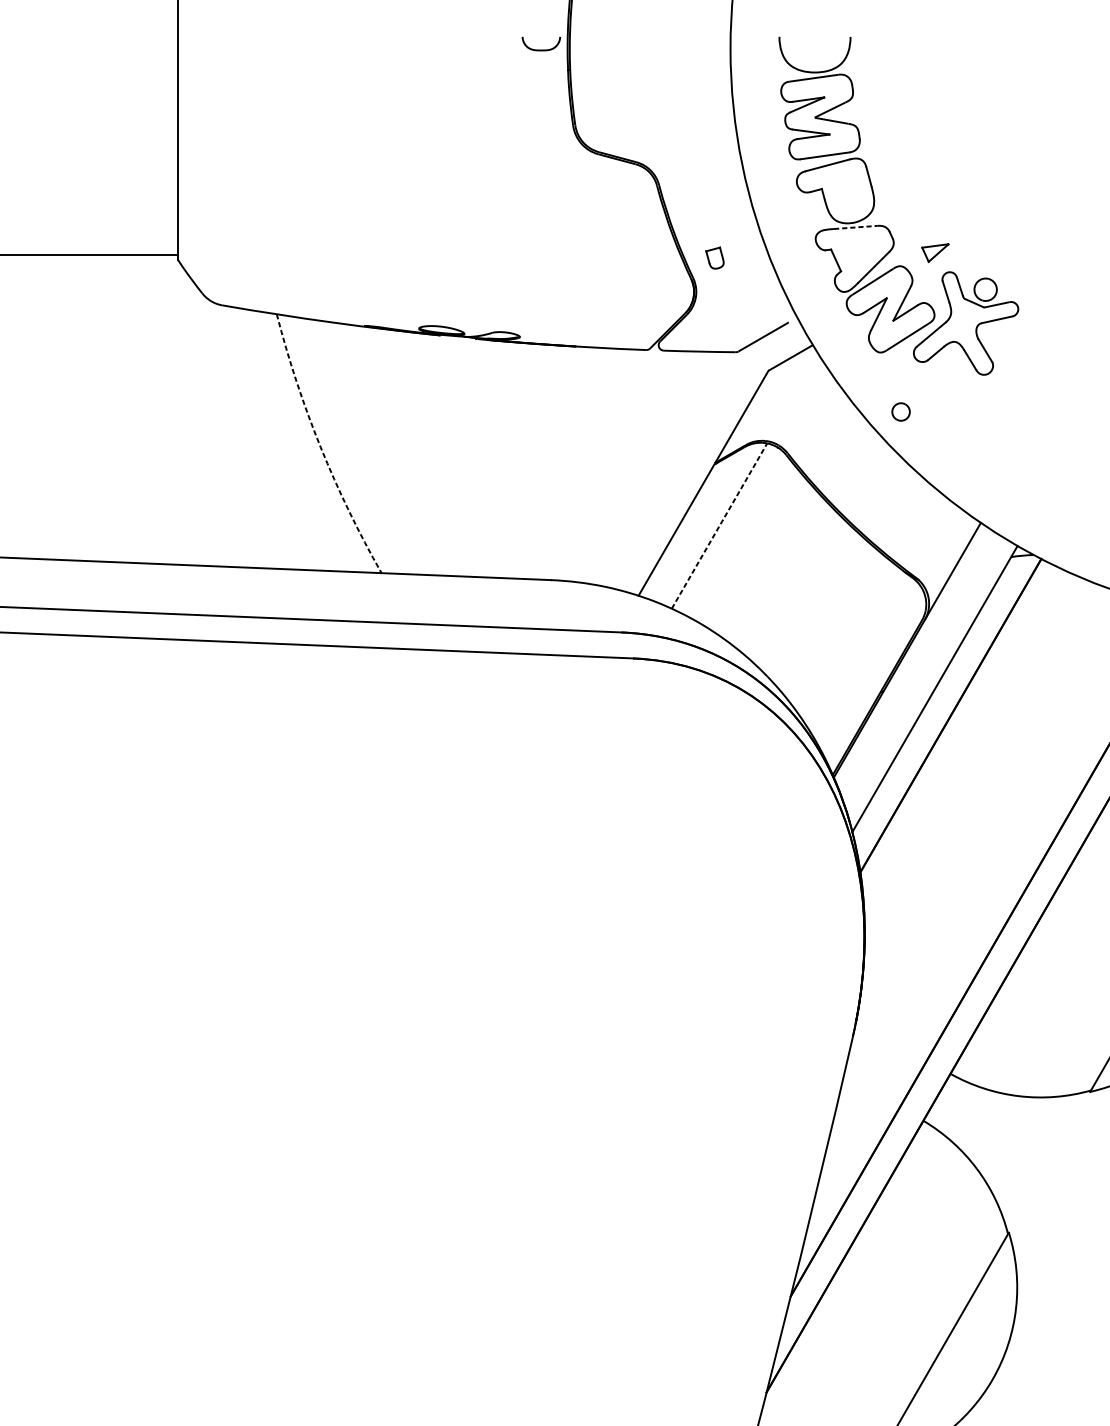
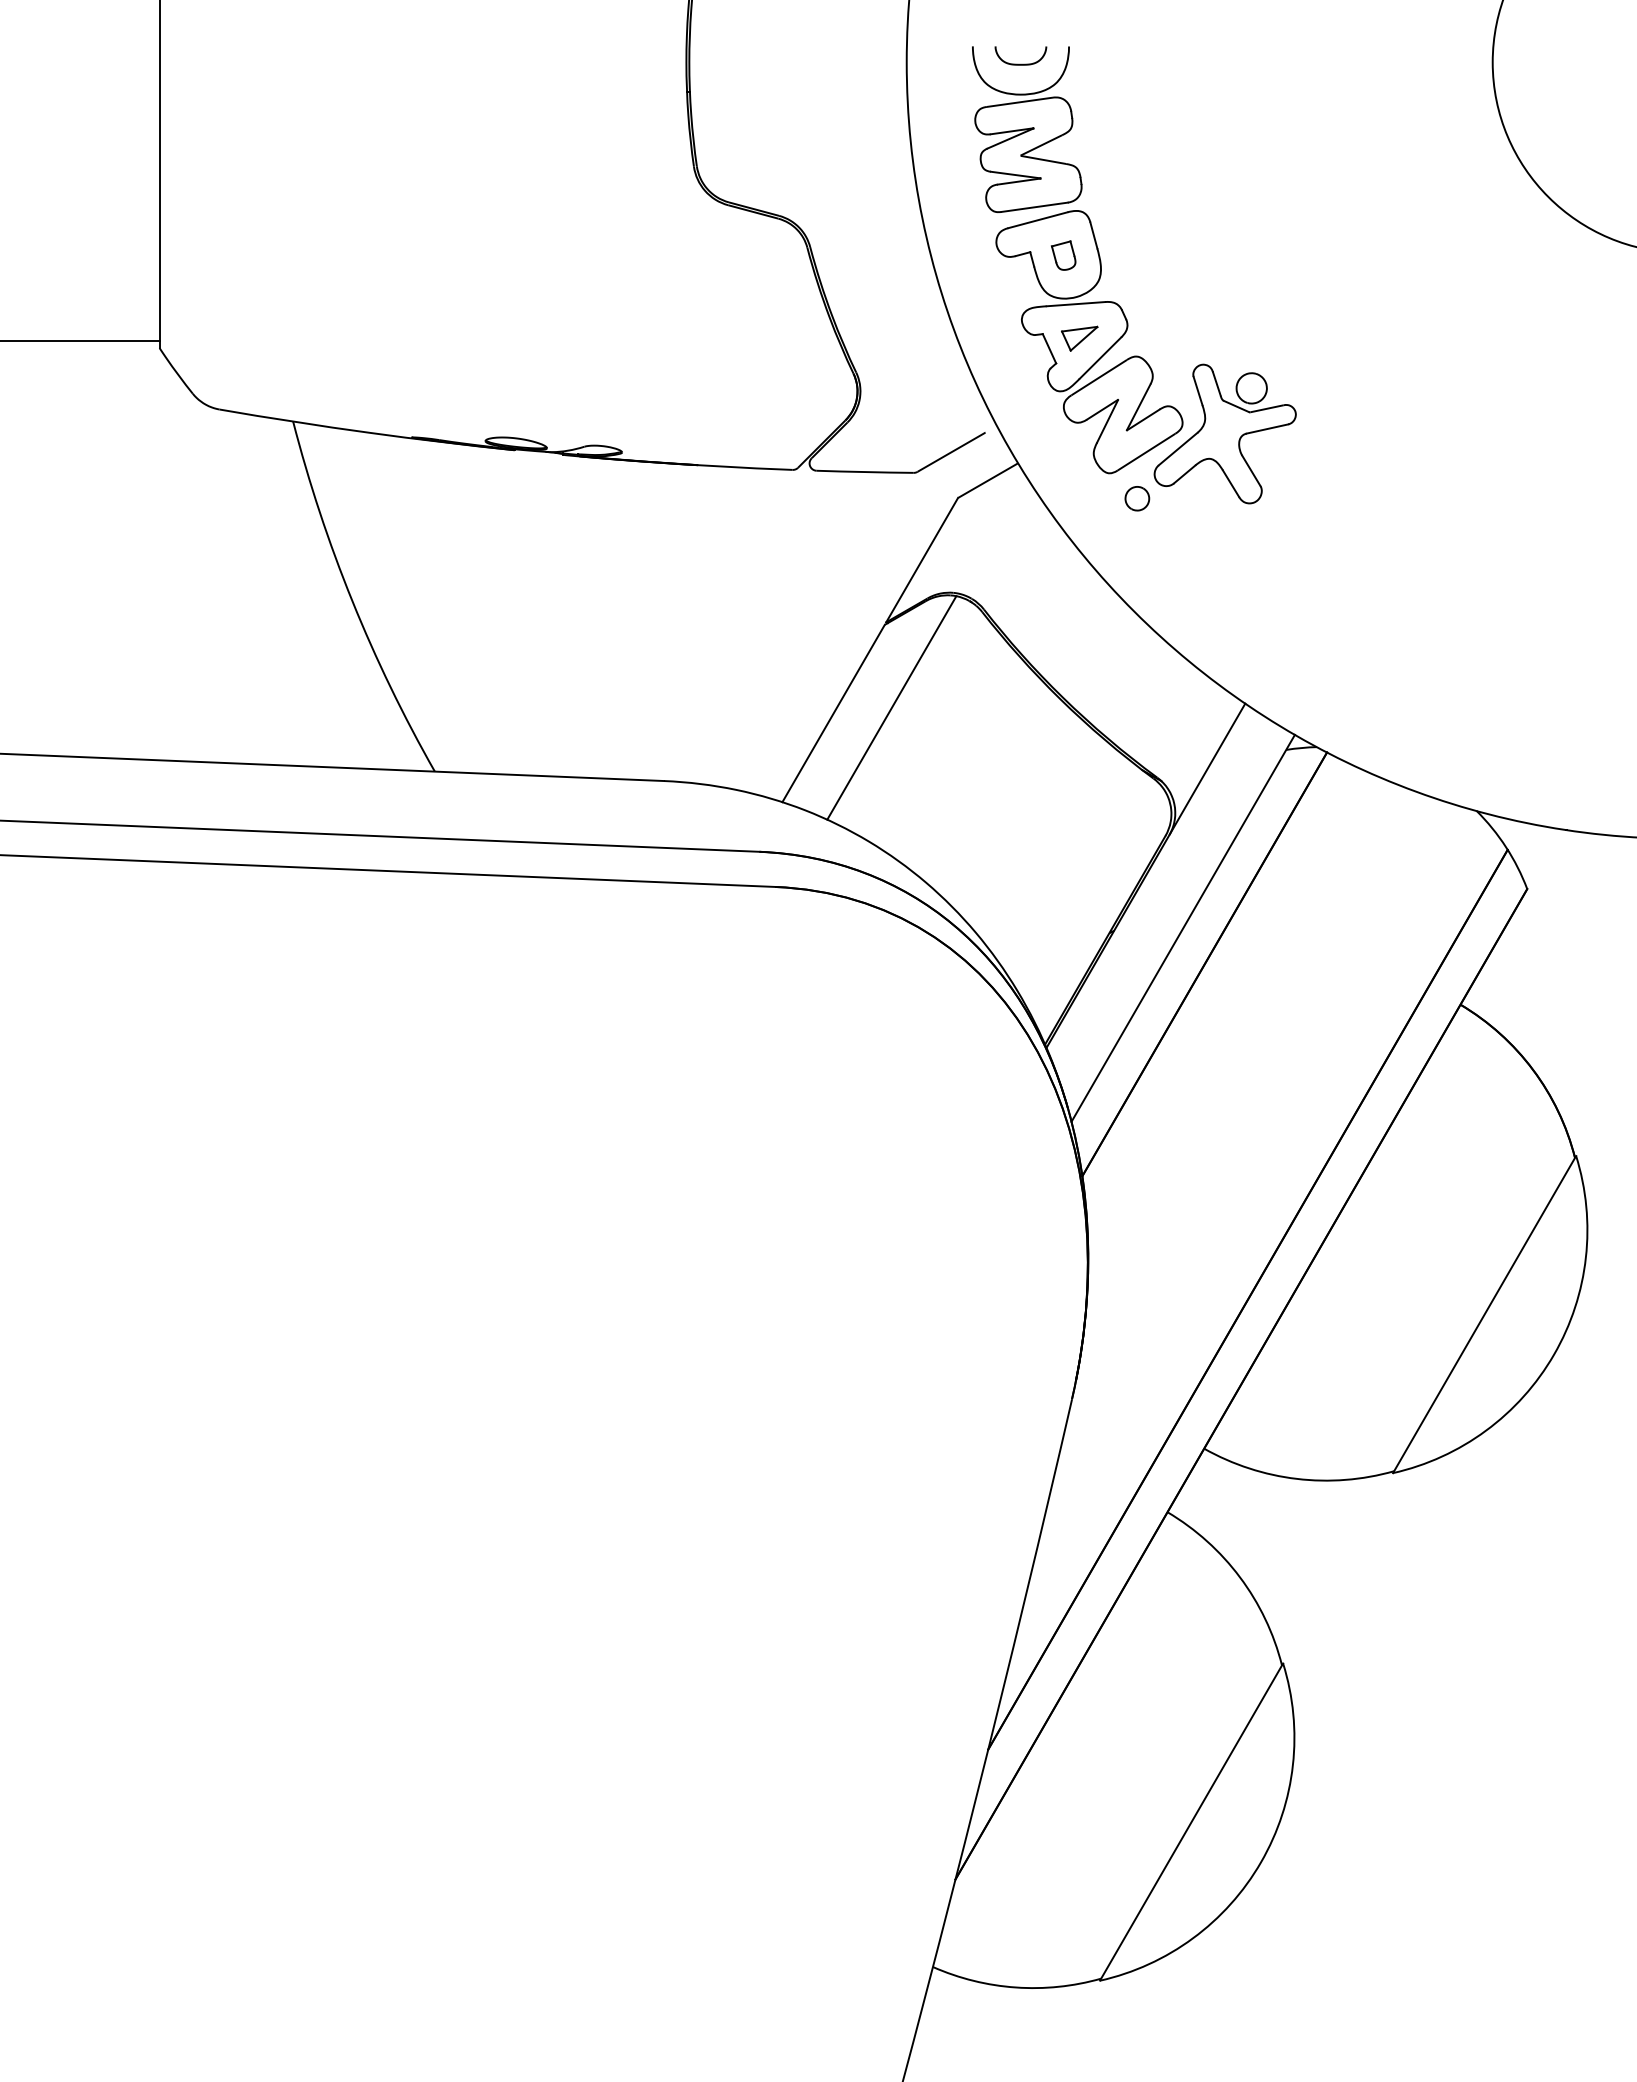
curve: (541, 49) -> (1020, 63), moved
line: (856, 227) -> (1076, 304), dashed -> solid
part: (935, 252) -> (1079, 338), moved
part: (714, 258) -> (1063, 255), moved
part: (901, 411) -> (1137, 498), moved
arc: (320, 447) -> (352, 601), dashed -> solid
line: (720, 525) -> (892, 707), dashed -> solid

